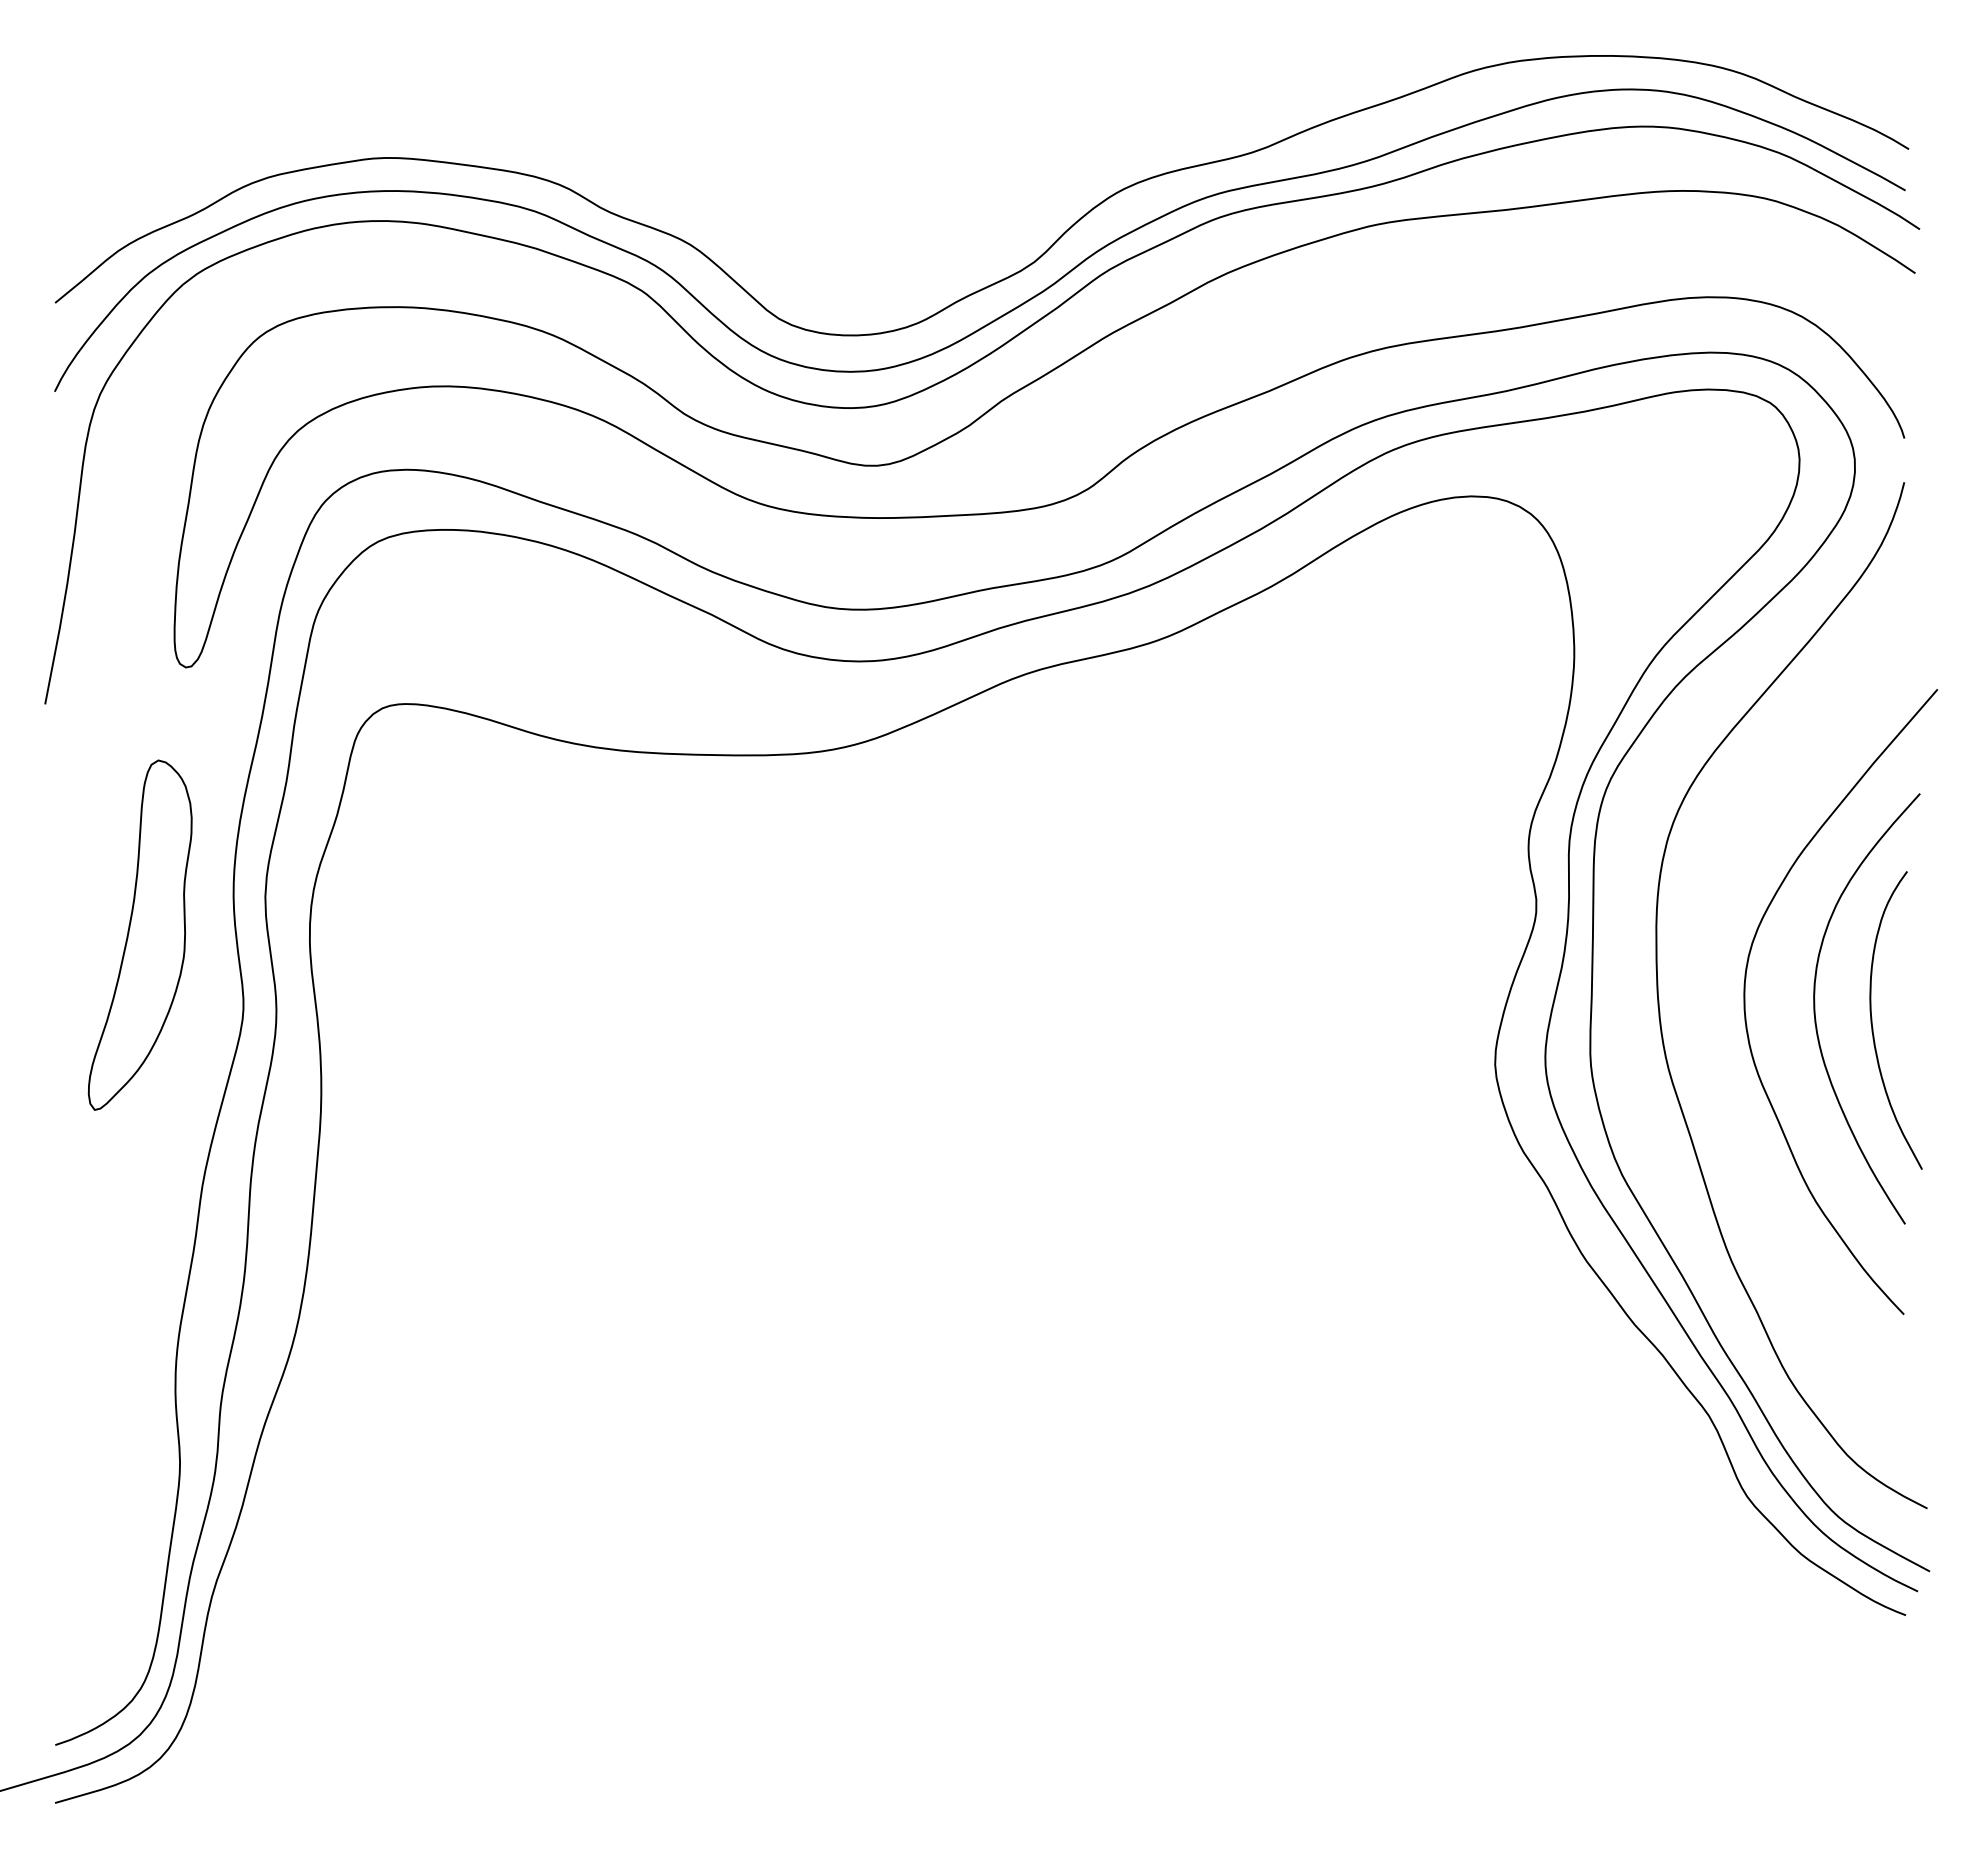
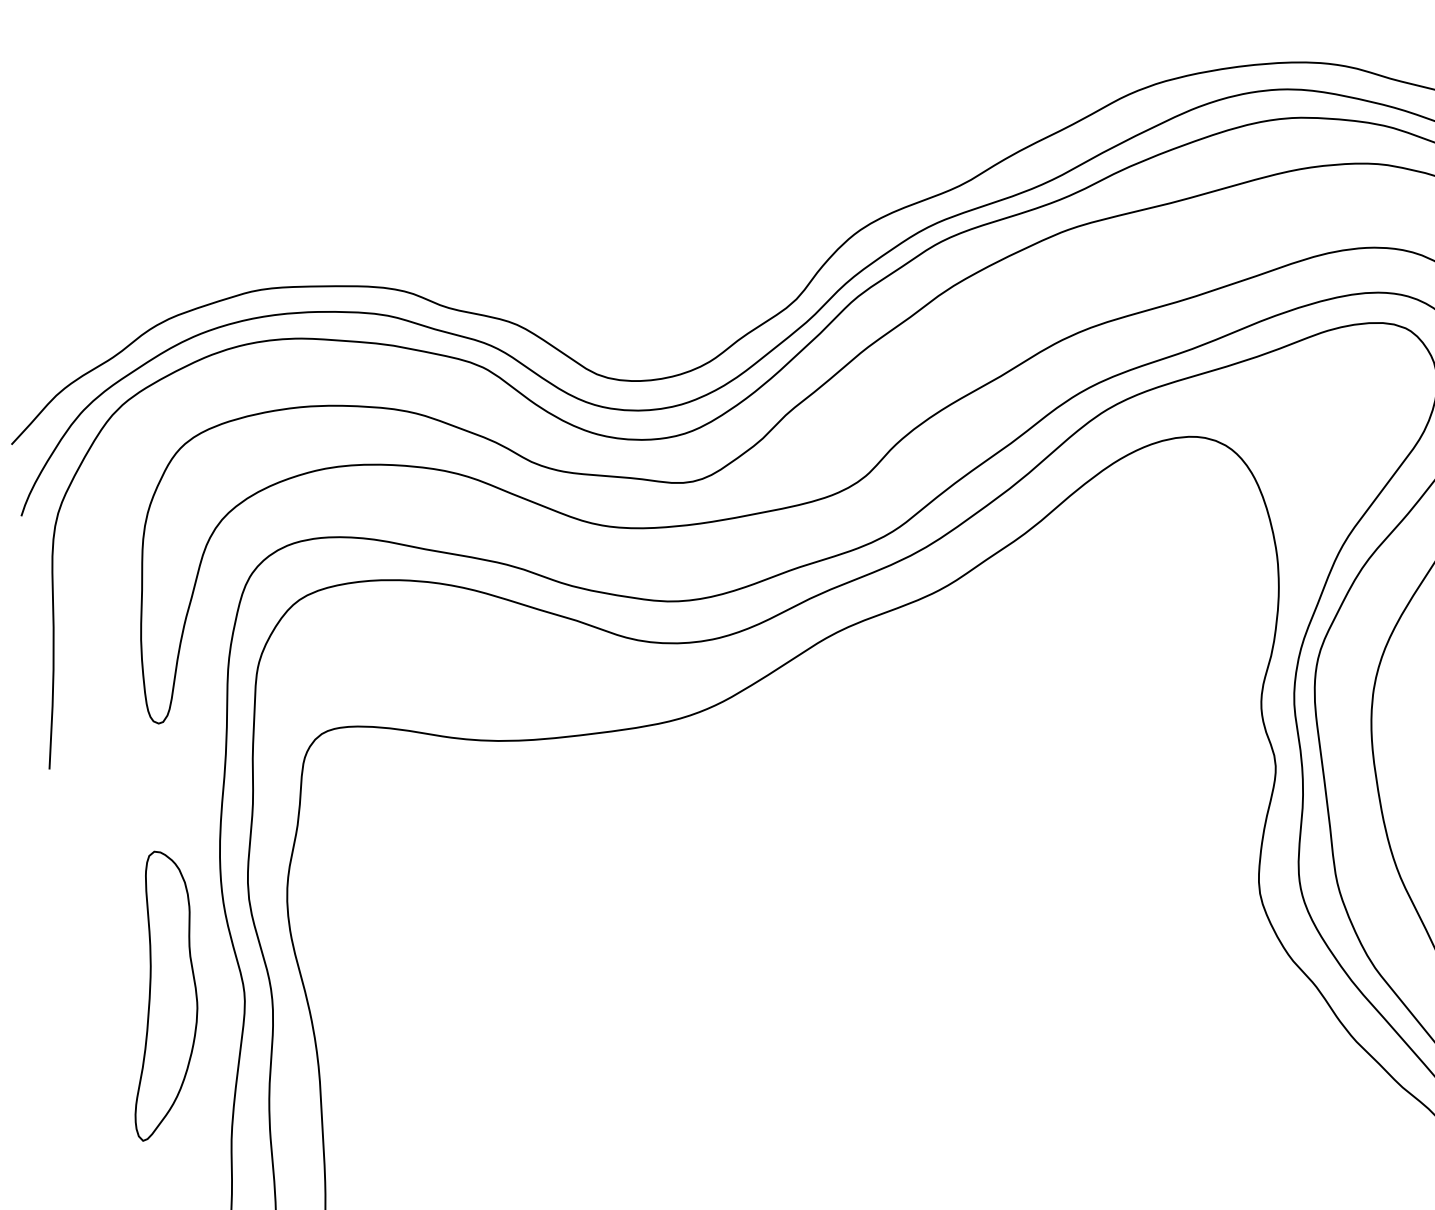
part: (139, 934) -> (159, 994), moved

